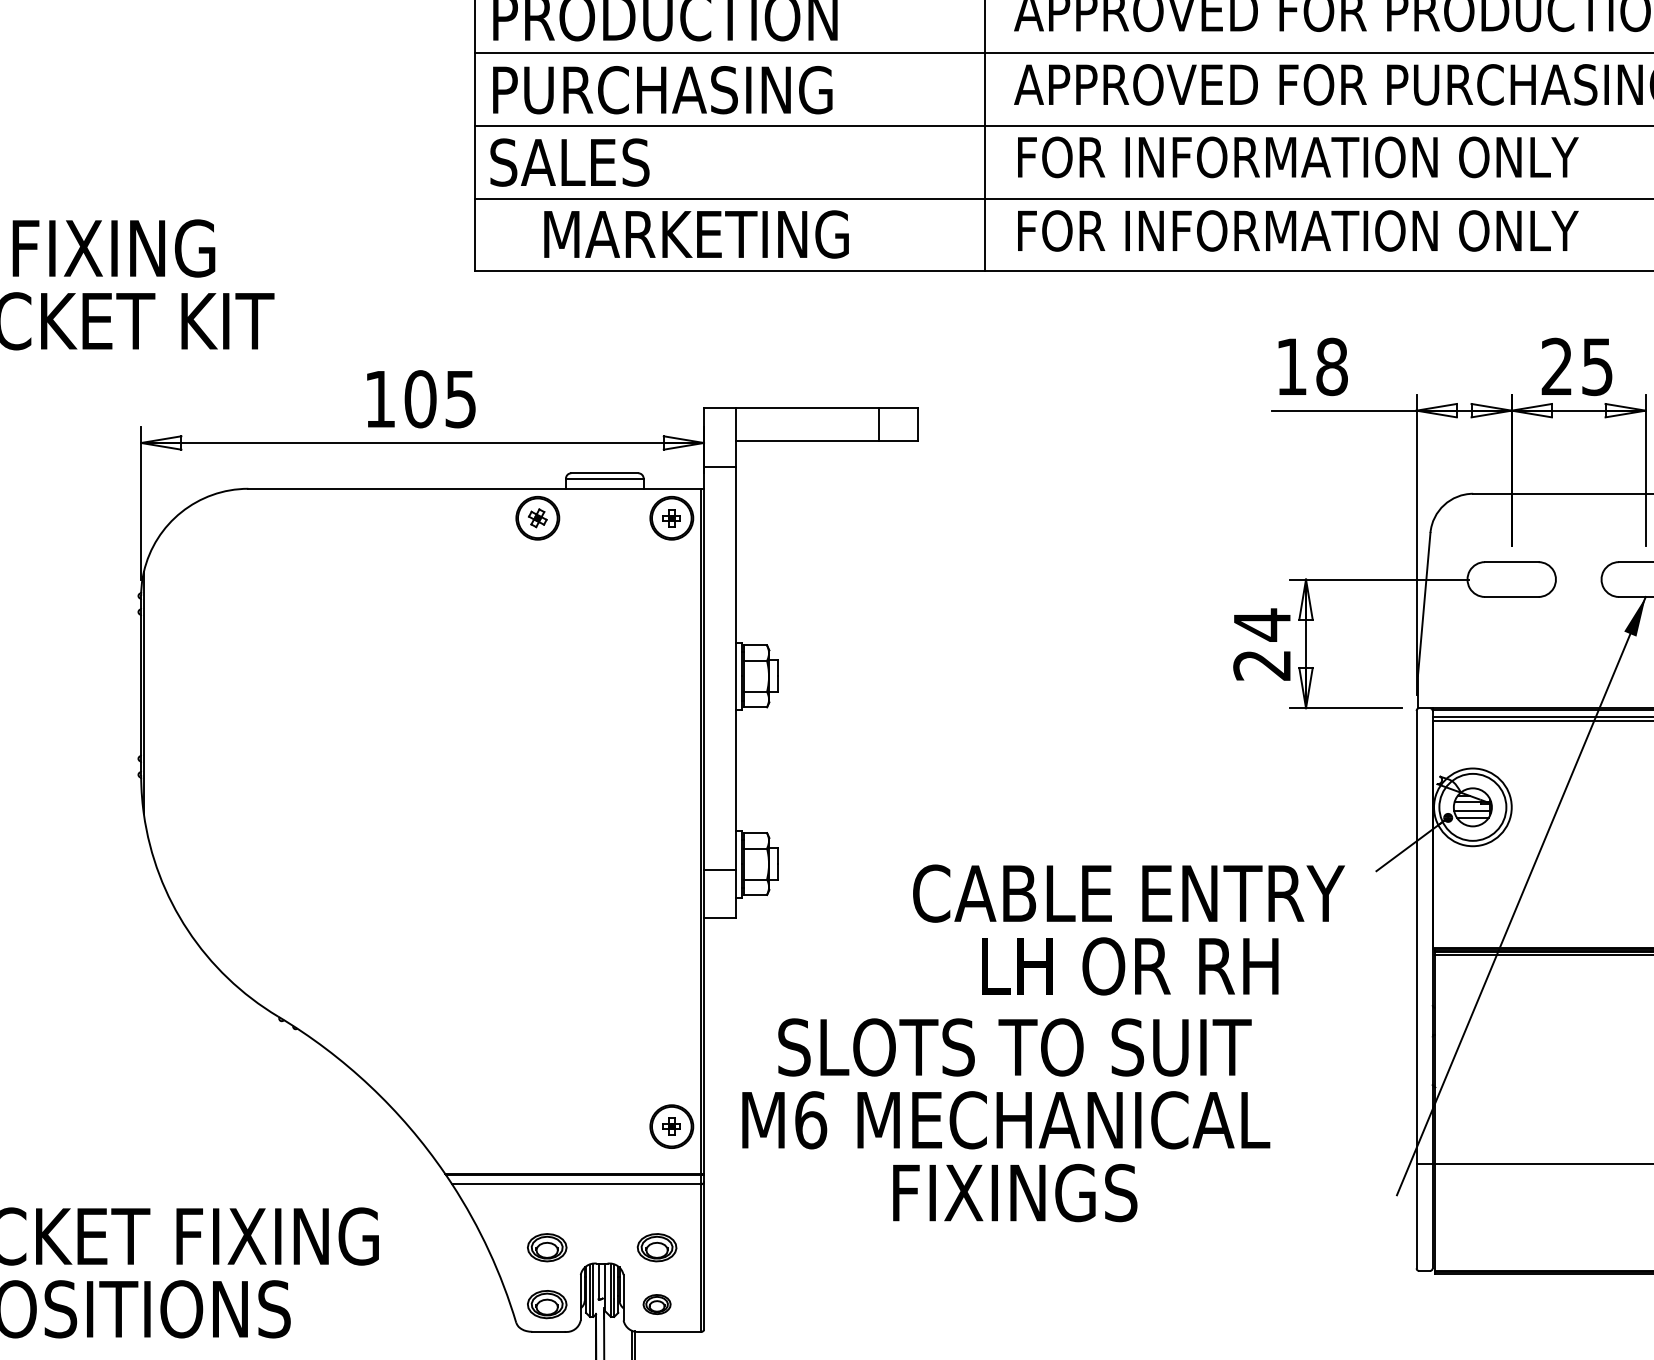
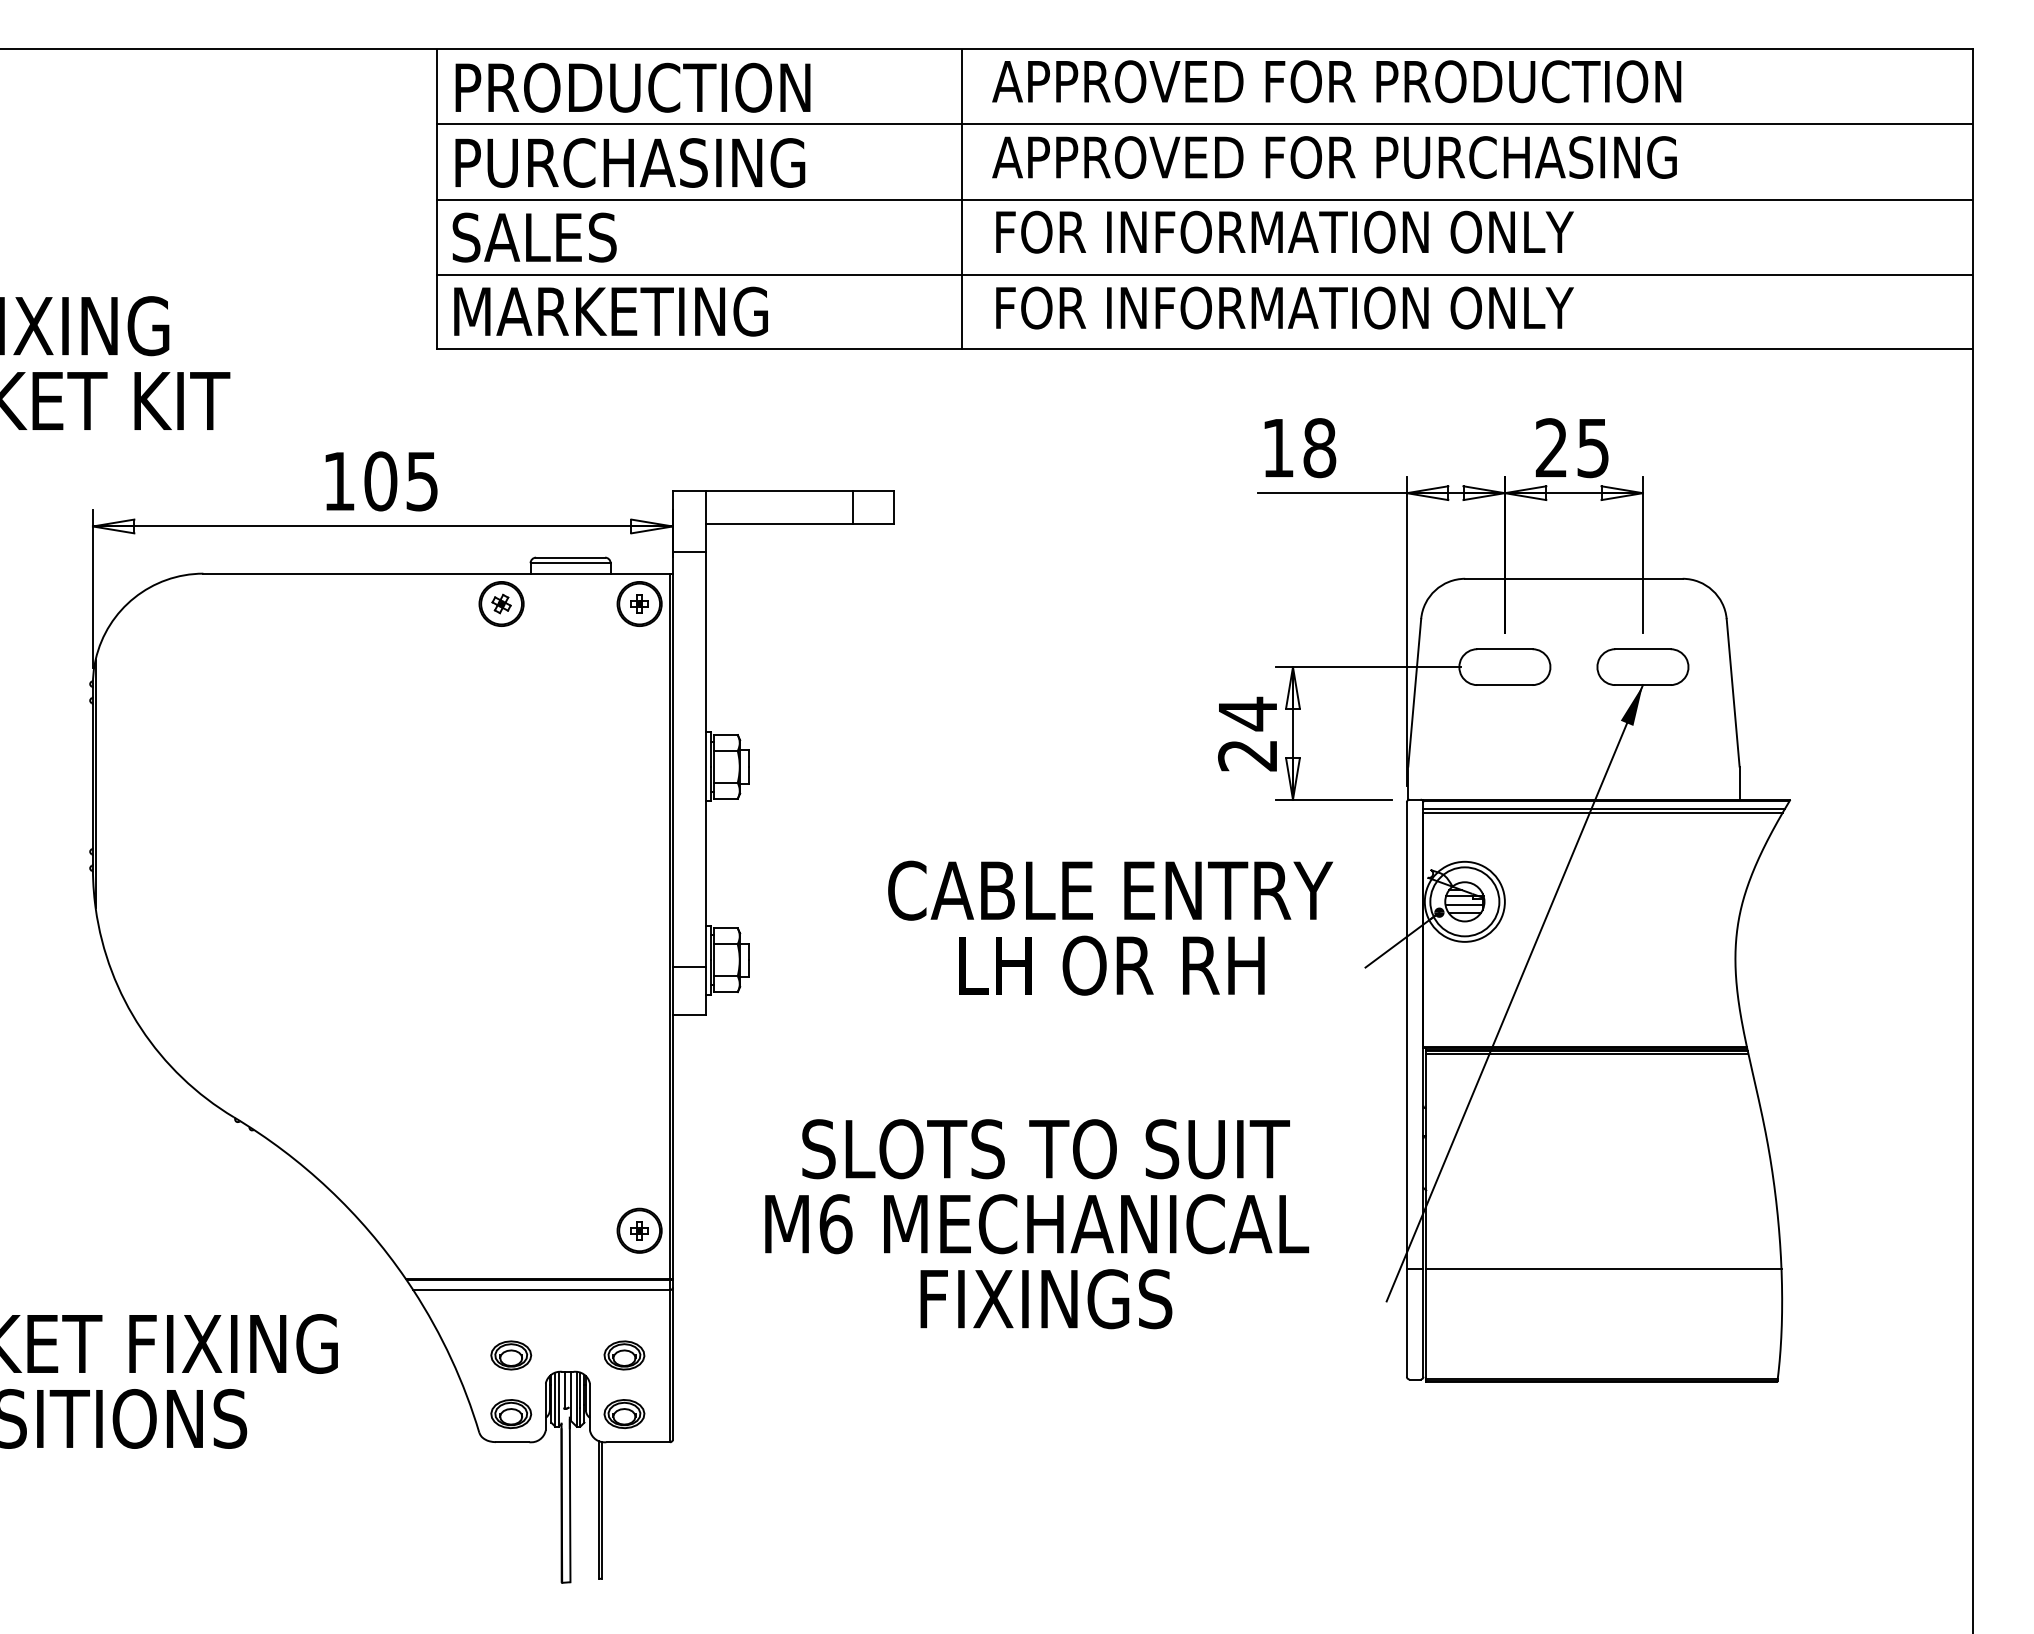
text: (695, 234) -> (610, 311), moved
text: (1128, 929) -> (1110, 927), moved
text: (1006, 1120) -> (1037, 1224), moved
part: (657, 1304) -> (624, 1413), size x1.43

